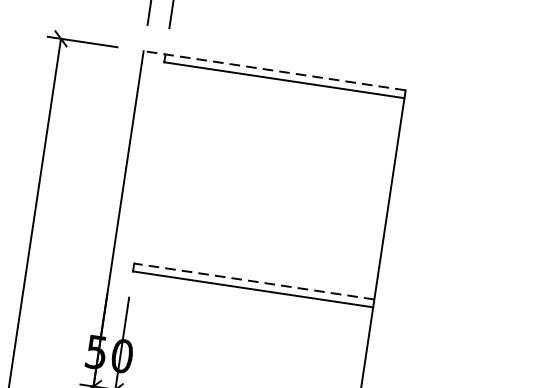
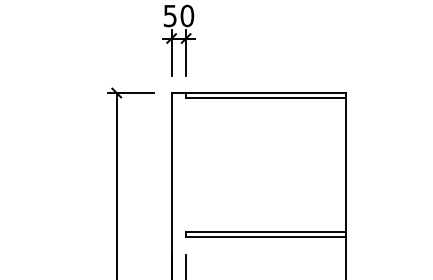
line: (274, 71) -> (258, 93), dashed -> solid
line: (253, 282) -> (265, 232), dashed -> solid

